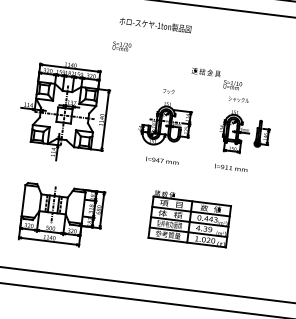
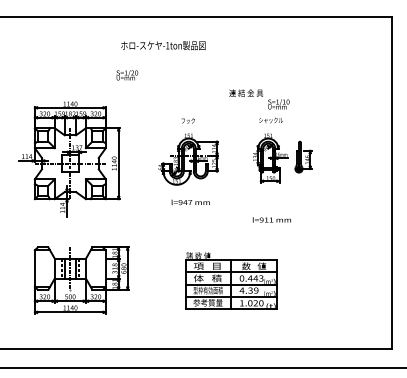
text: (216, 79) -> (259, 99), moved
text: (230, 167) -> (271, 219), moved
part: (190, 218) -> (231, 280), moved

